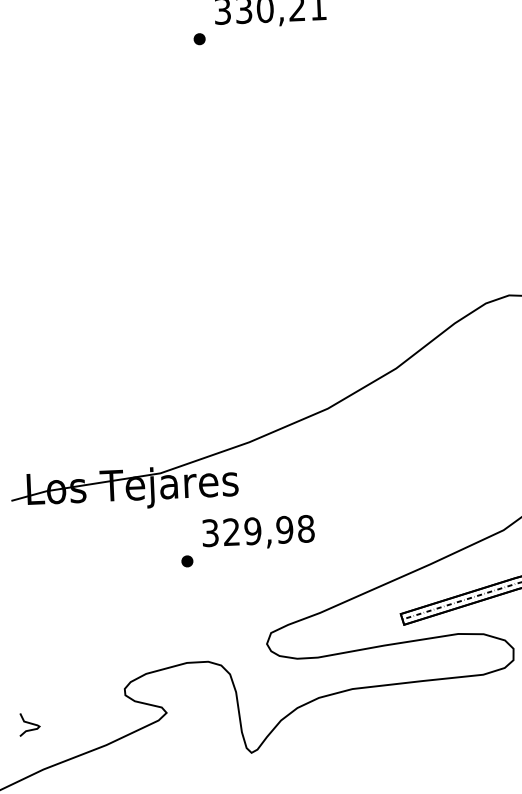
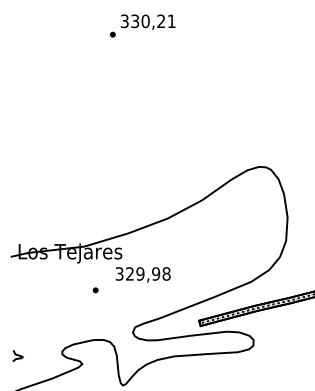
text: (257, 532) -> (142, 274), moved
curve: (28, 723) -> (17, 355), moved

